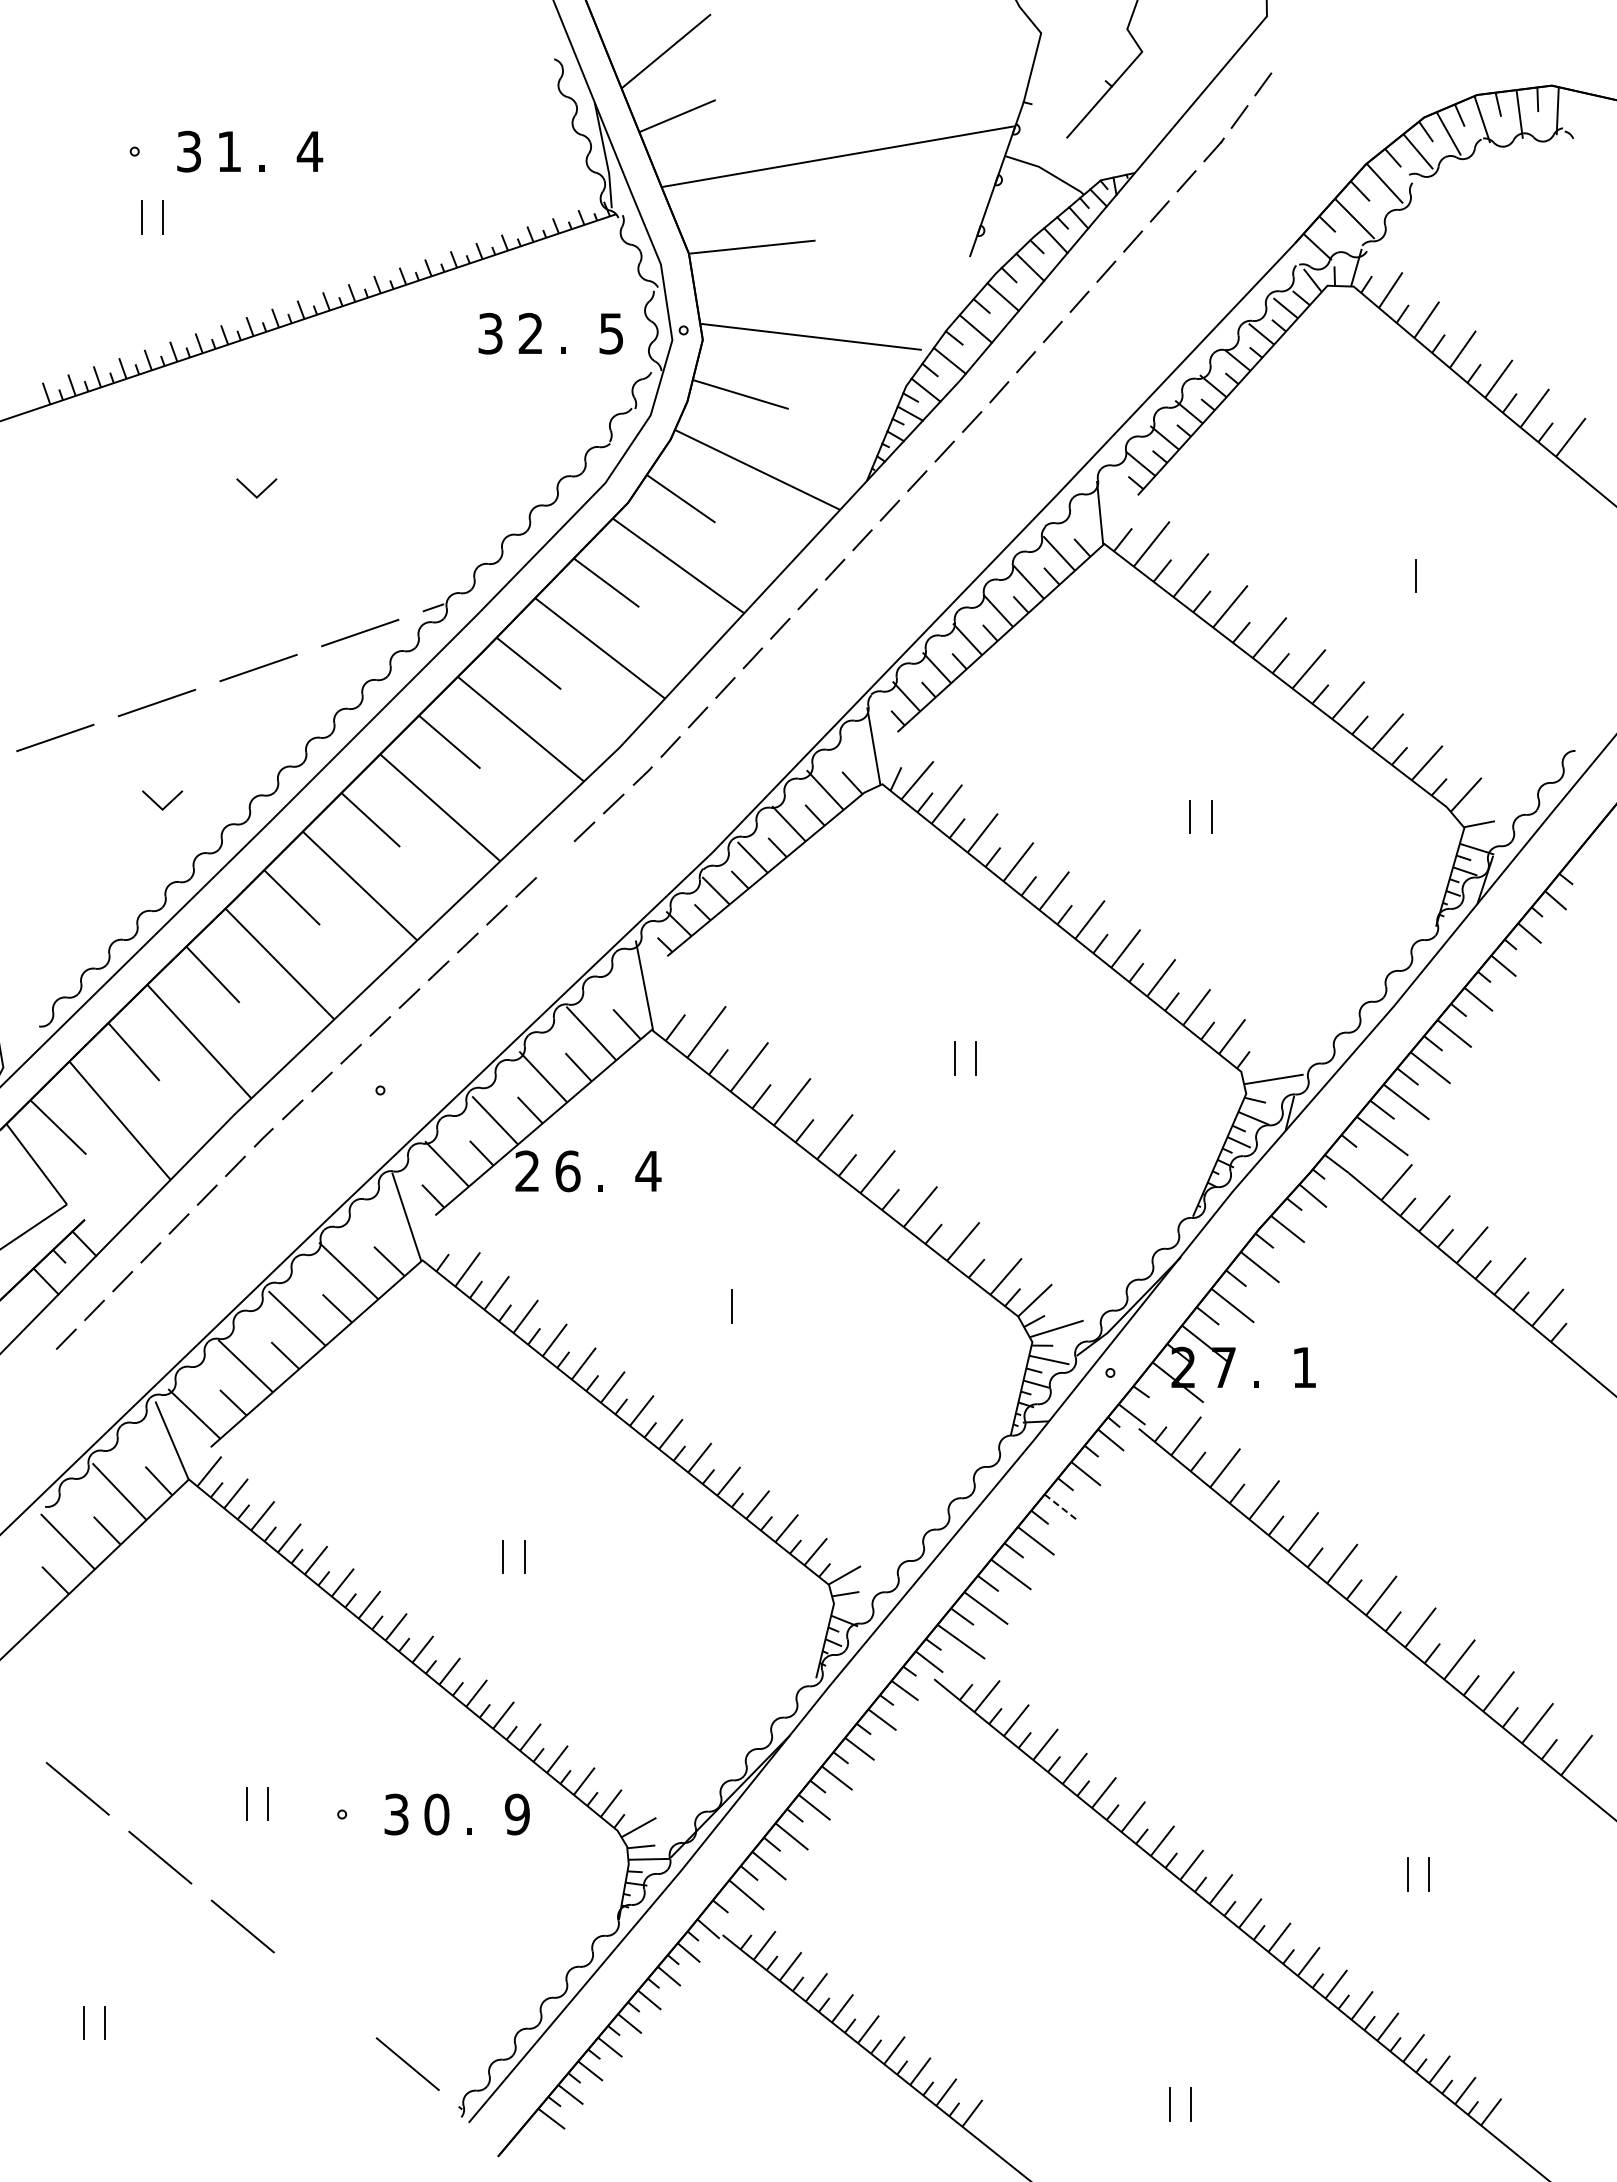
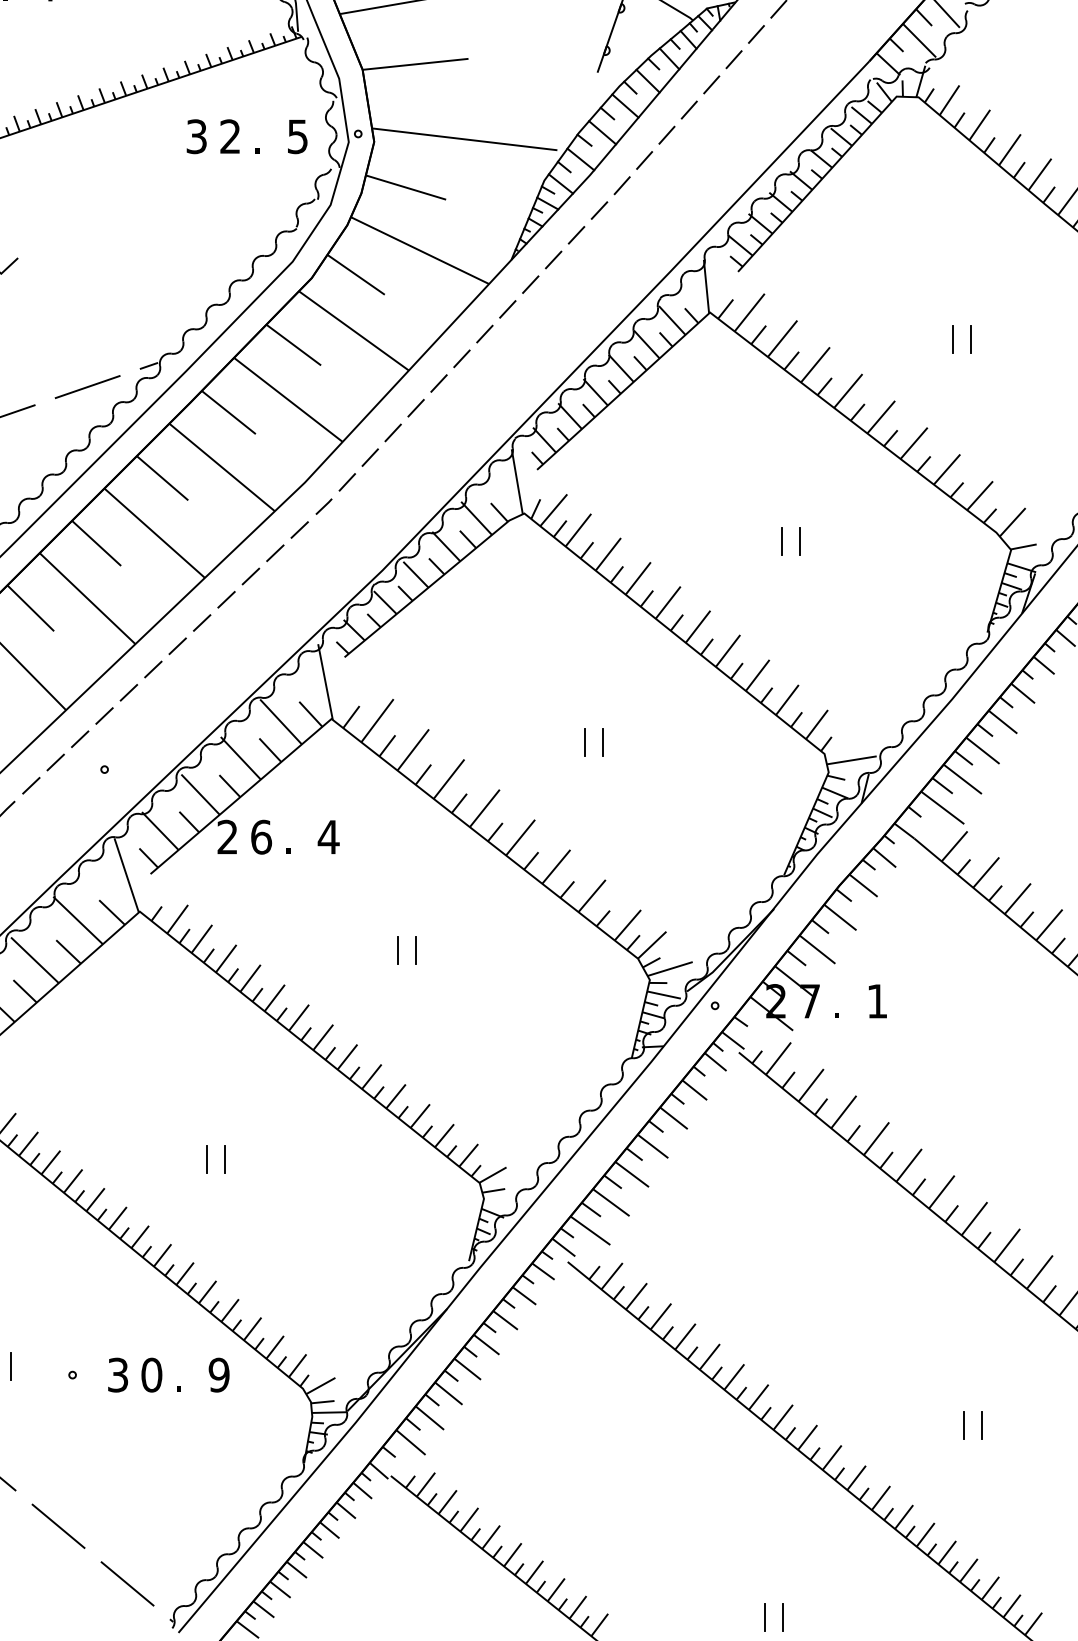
line: (1394, 575) -> (952, 338), added
line: (555, 859) -> (251, 576), added
line: (753, 1306) -> (416, 950), added
line: (1061, 1507) -> (674, 1118), dashed -> solid
line: (325, 1995) -> (58, 1526), added

